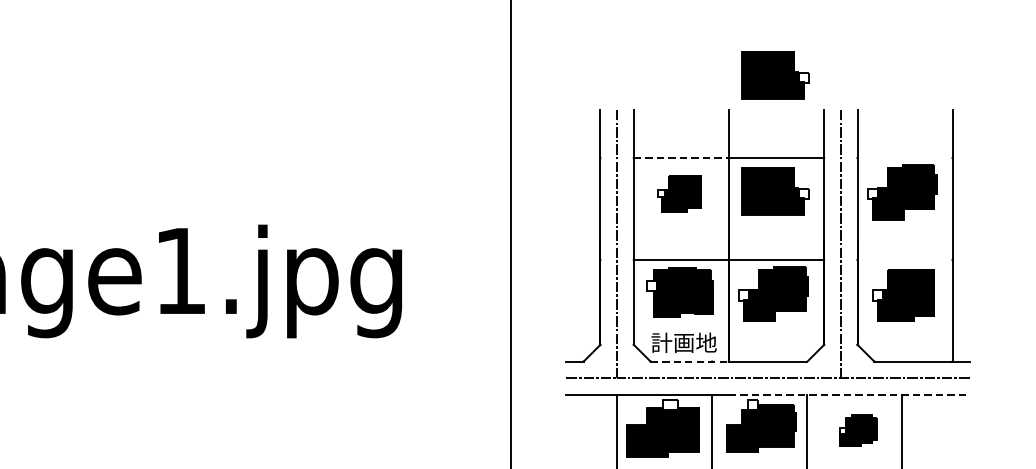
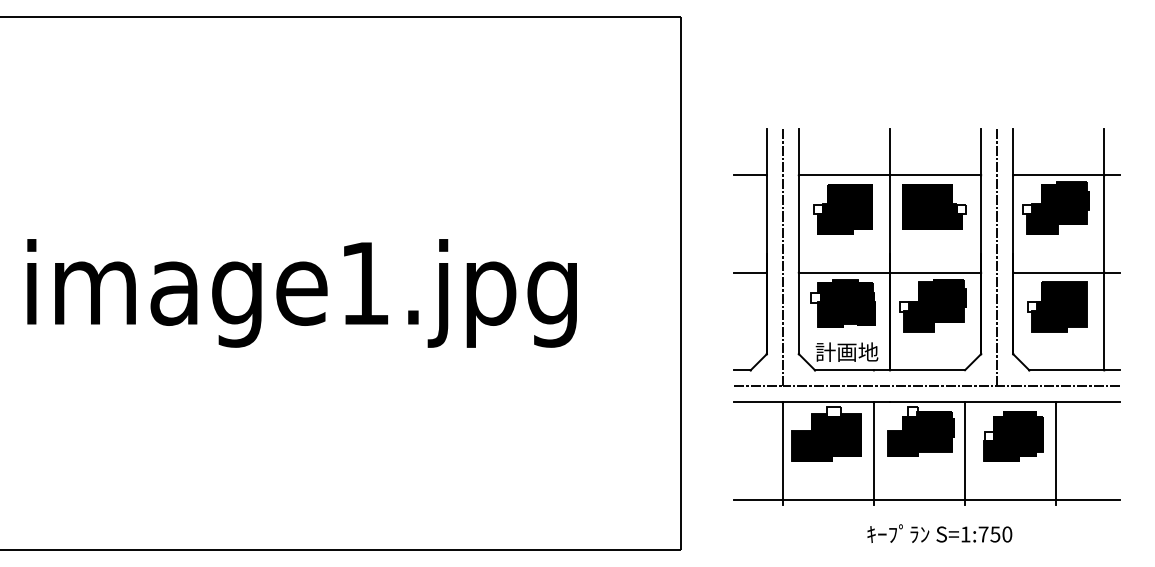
part: (775, 74) -> (934, 95), removed
line: (583, 158) -> (750, 175), added
line: (681, 158) -> (844, 175), dashed -> solid
line: (913, 158) -> (1066, 175), added
part: (679, 193) -> (842, 209), size x1.43
line: (583, 259) -> (750, 272), added
line: (913, 259) -> (1066, 272), added
line: (690, 361) -> (853, 370), dashed -> solid
line: (849, 395) -> (1005, 402), dashed -> solid
part: (857, 430) -> (1013, 436), size x1.67

